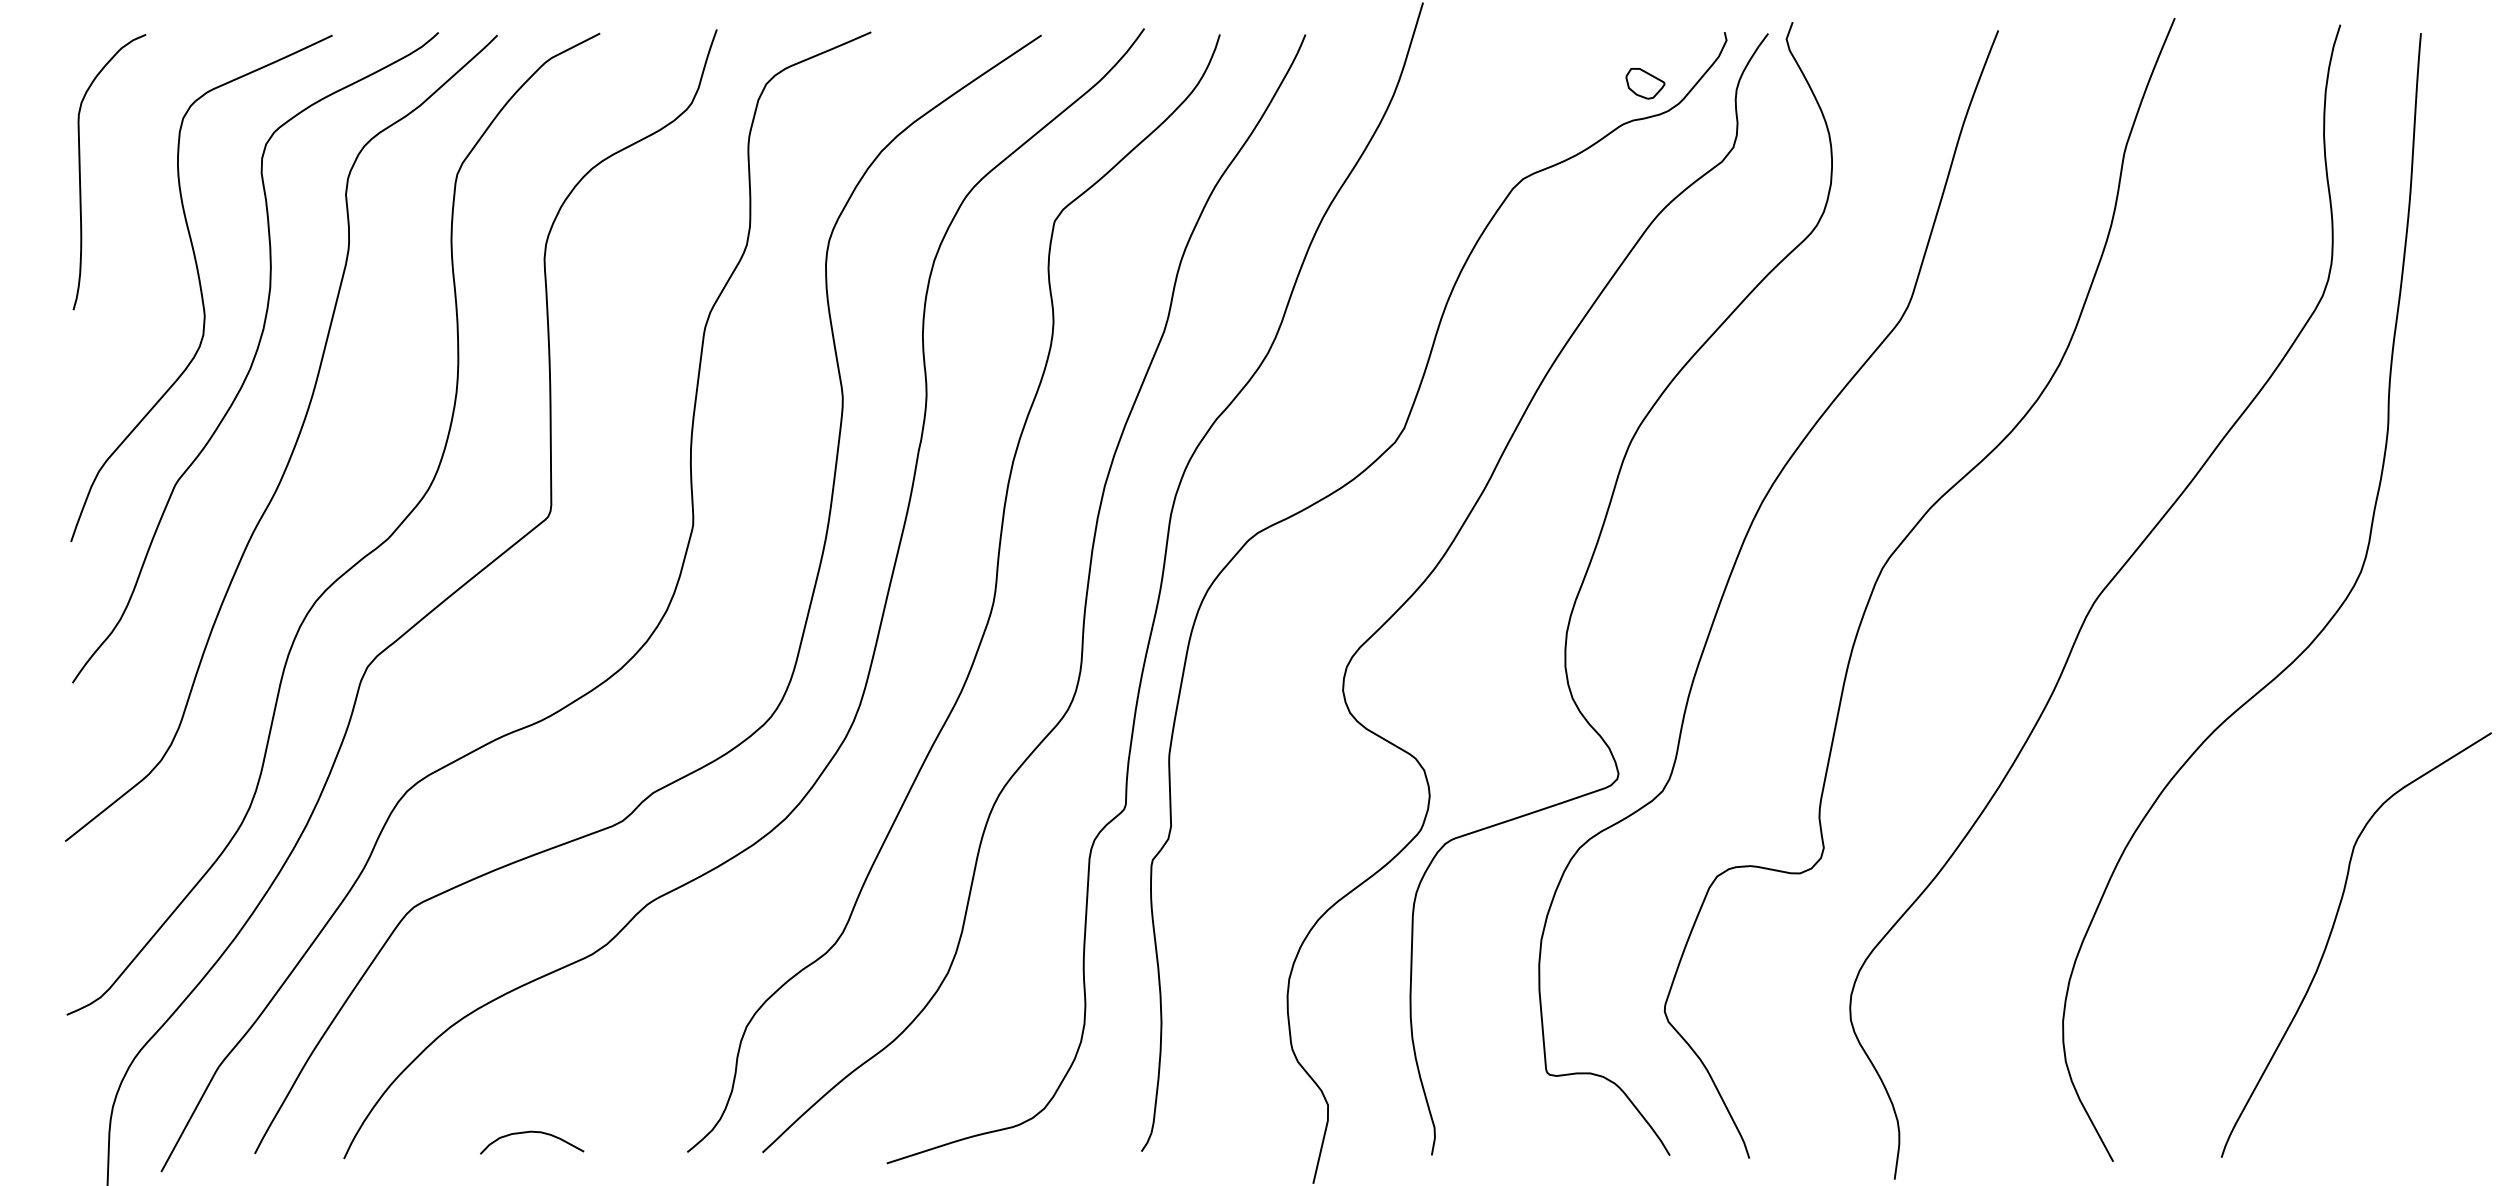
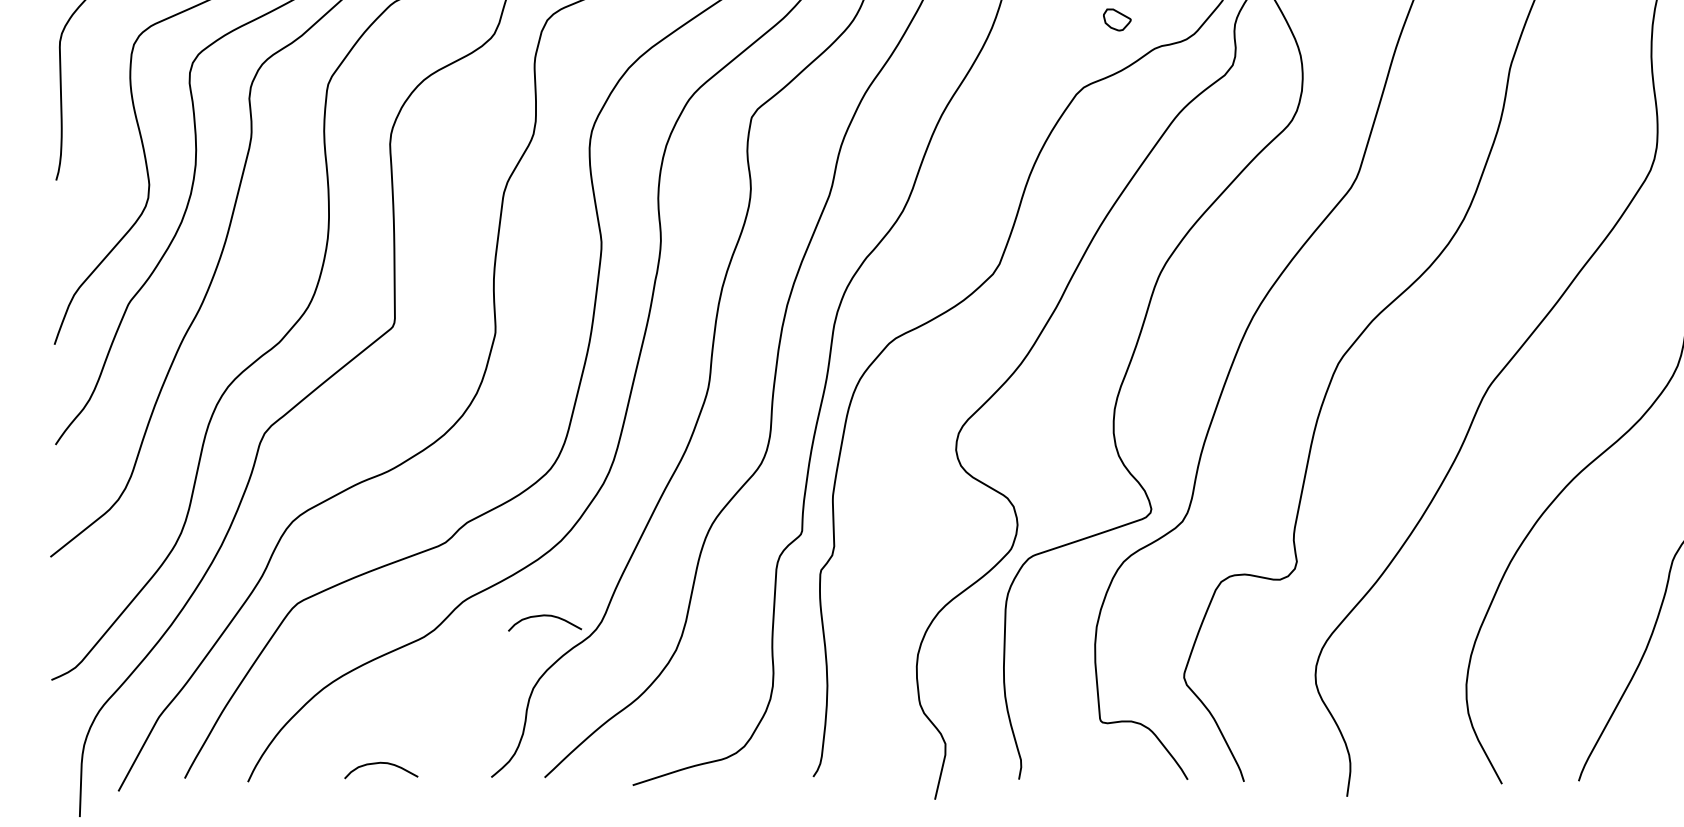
part: (1645, 83) -> (1117, 19), moved
curve: (763, 924) -> (545, 615), added

